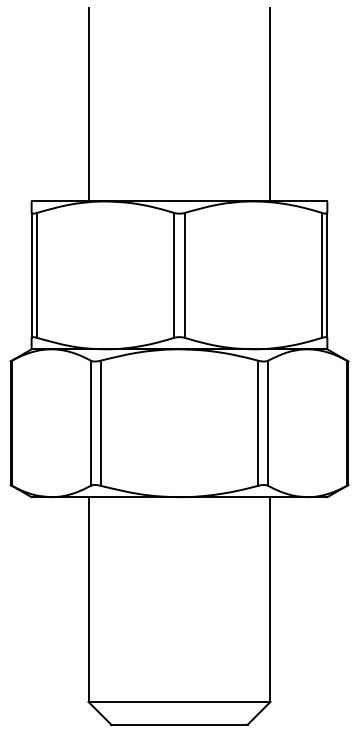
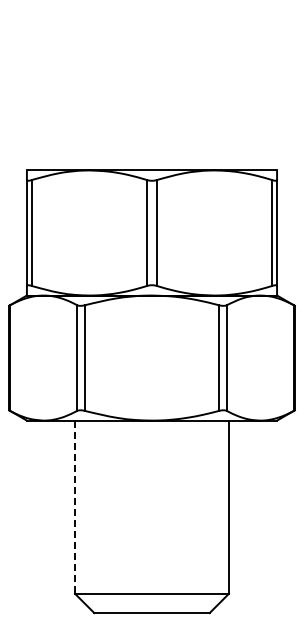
line: (89, 104) -> (75, 88), removed
line: (269, 104) -> (228, 88), removed
line: (89, 599) -> (75, 507), solid -> dashed

